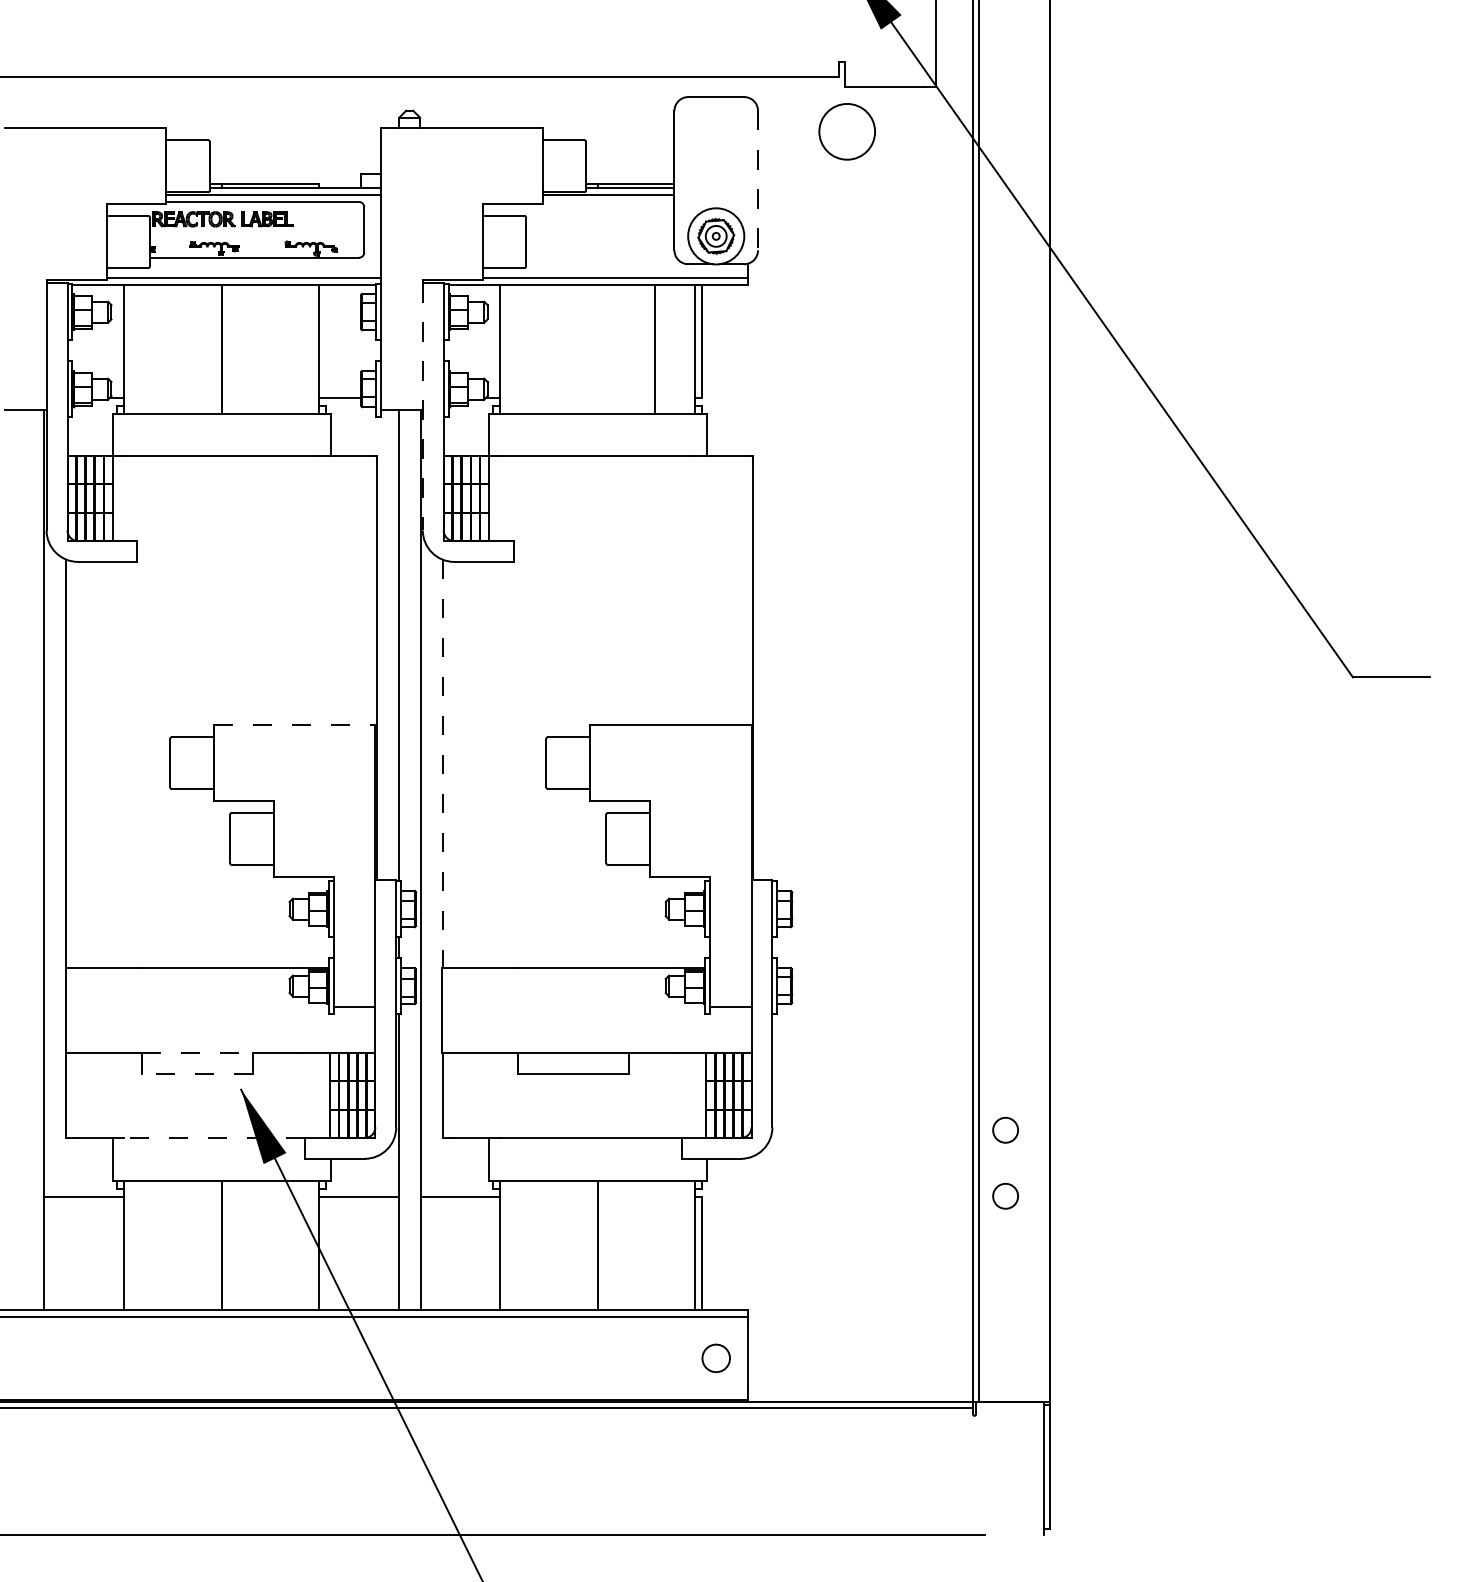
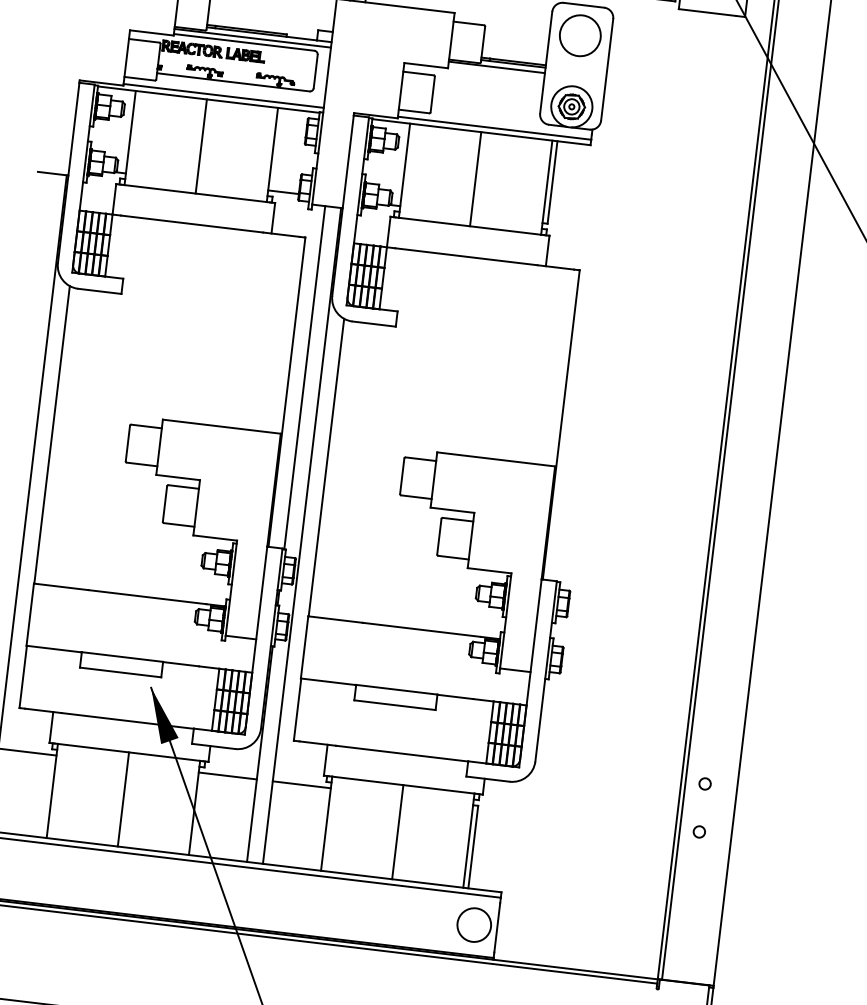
circle: (846, 131) -> (579, 35), moved
line: (758, 180) -> (607, 69), dashed -> solid
line: (654, 349) -> (475, 179), moved
line: (422, 406) -> (342, 205), dashed -> solid
line: (294, 725) -> (221, 426), dashed -> solid
line: (442, 764) -> (326, 468), dashed -> solid
line: (197, 1052) -> (122, 656), dashed -> solid
line: (197, 1073) -> (120, 672), dashed -> solid
circle: (1005, 1130) -> (705, 784), size x0.62
line: (214, 1138) -> (127, 721), dashed -> solid
circle: (1005, 1195) -> (699, 831), size x0.62
circle: (716, 1358) -> (474, 925), size x1.67

